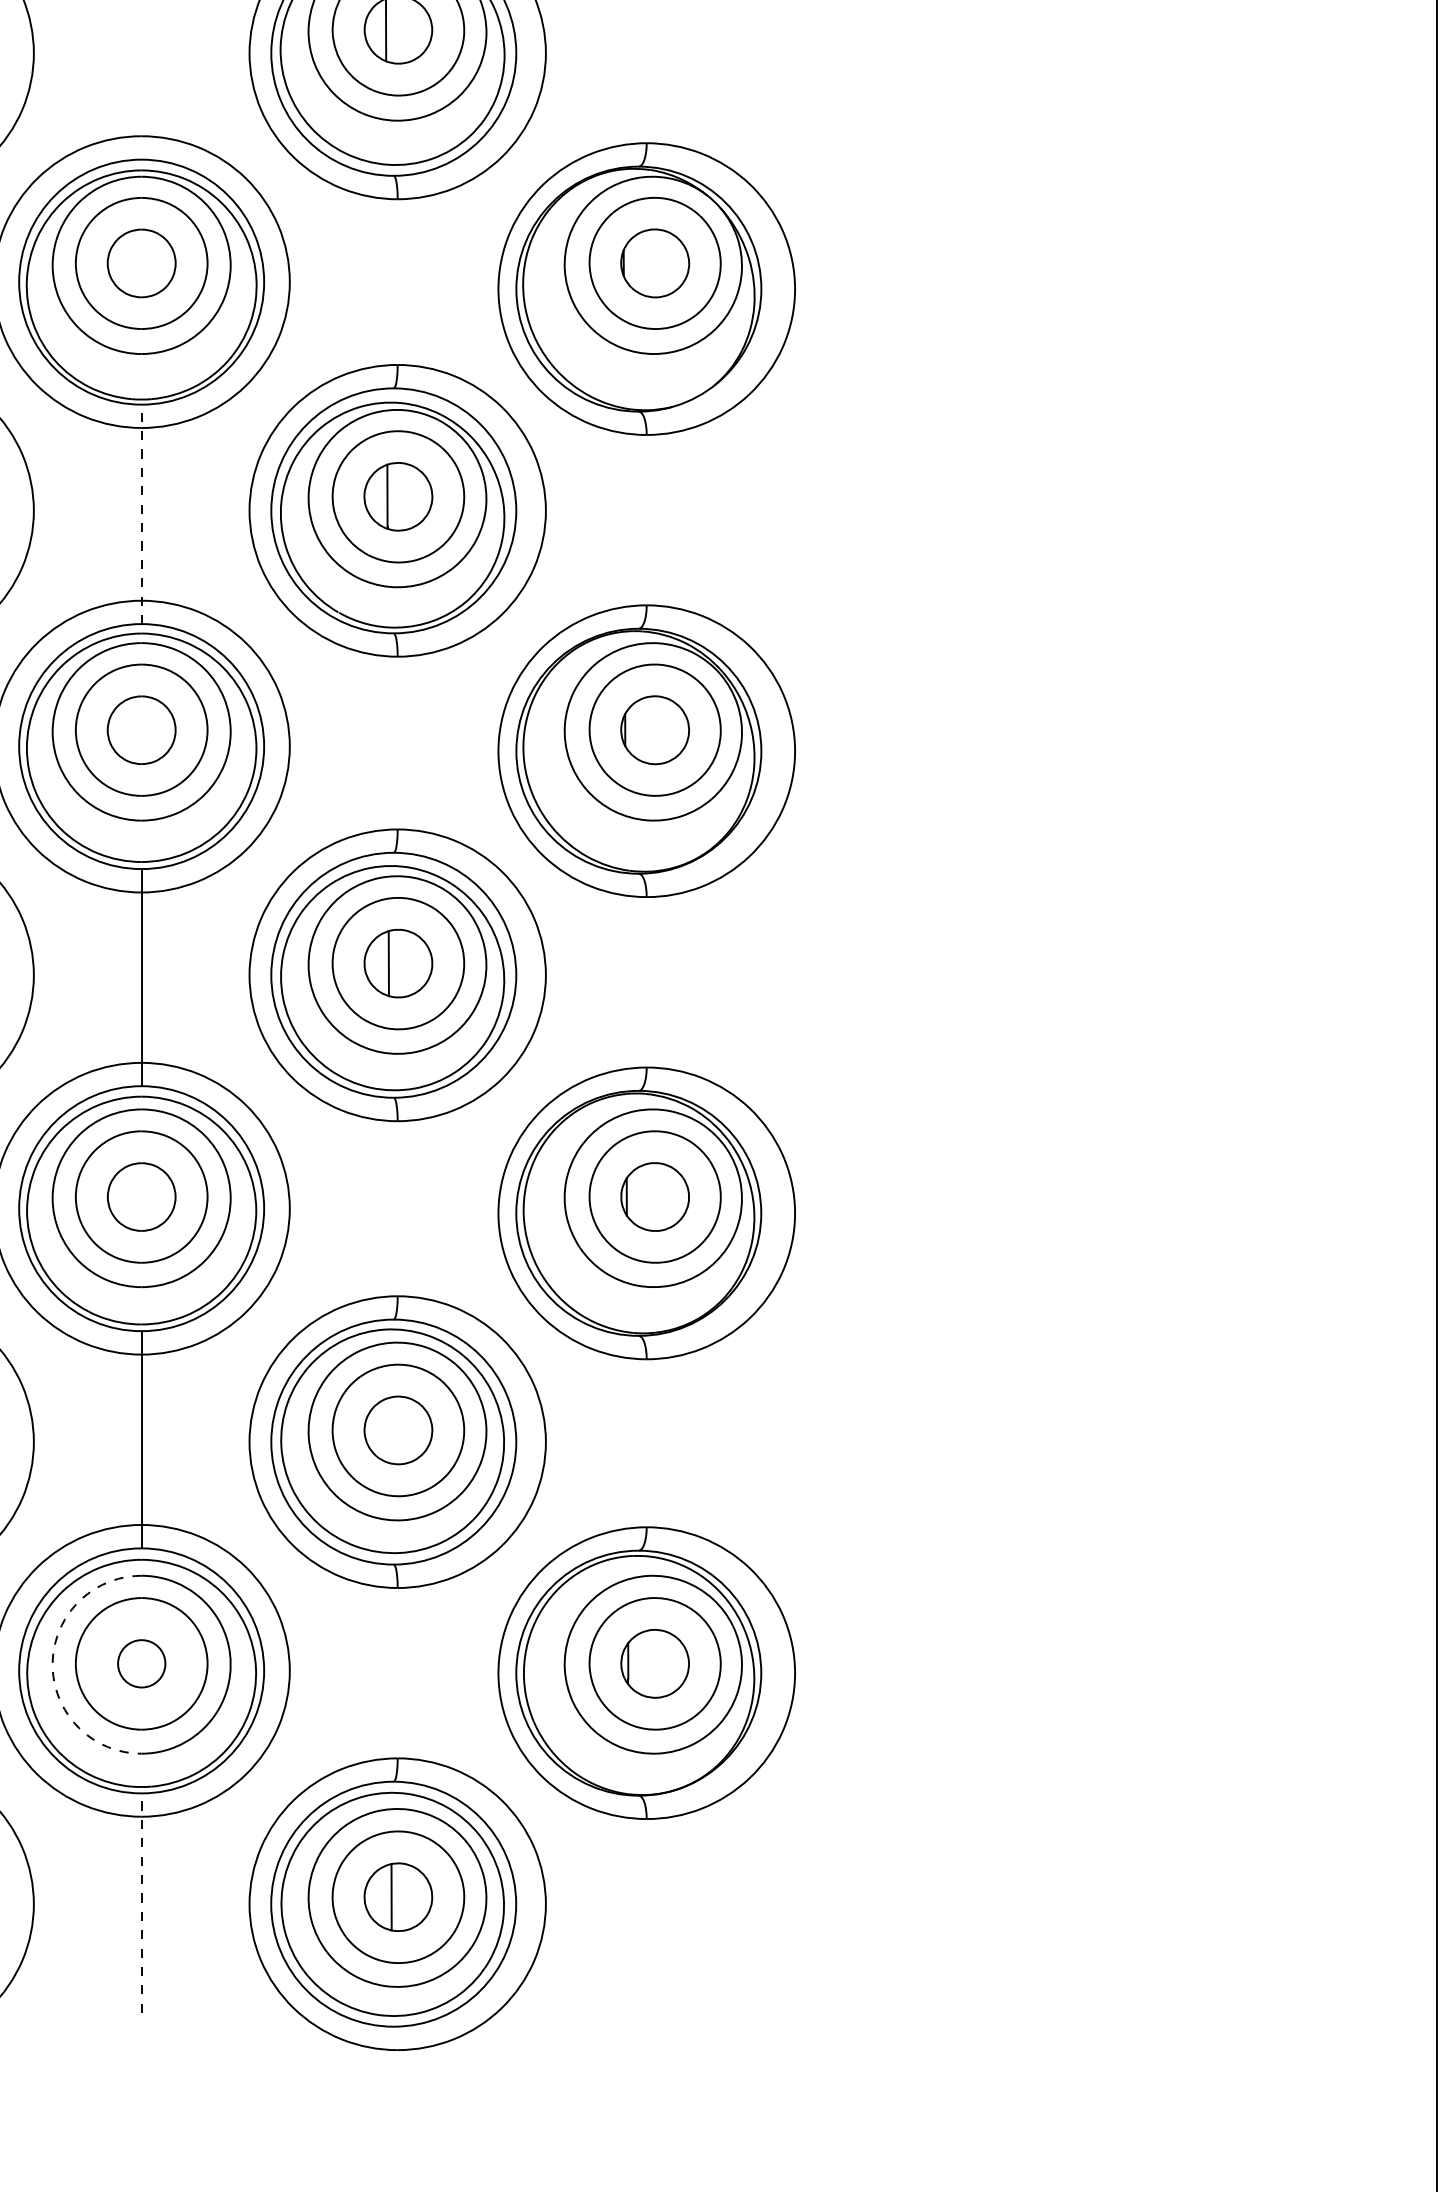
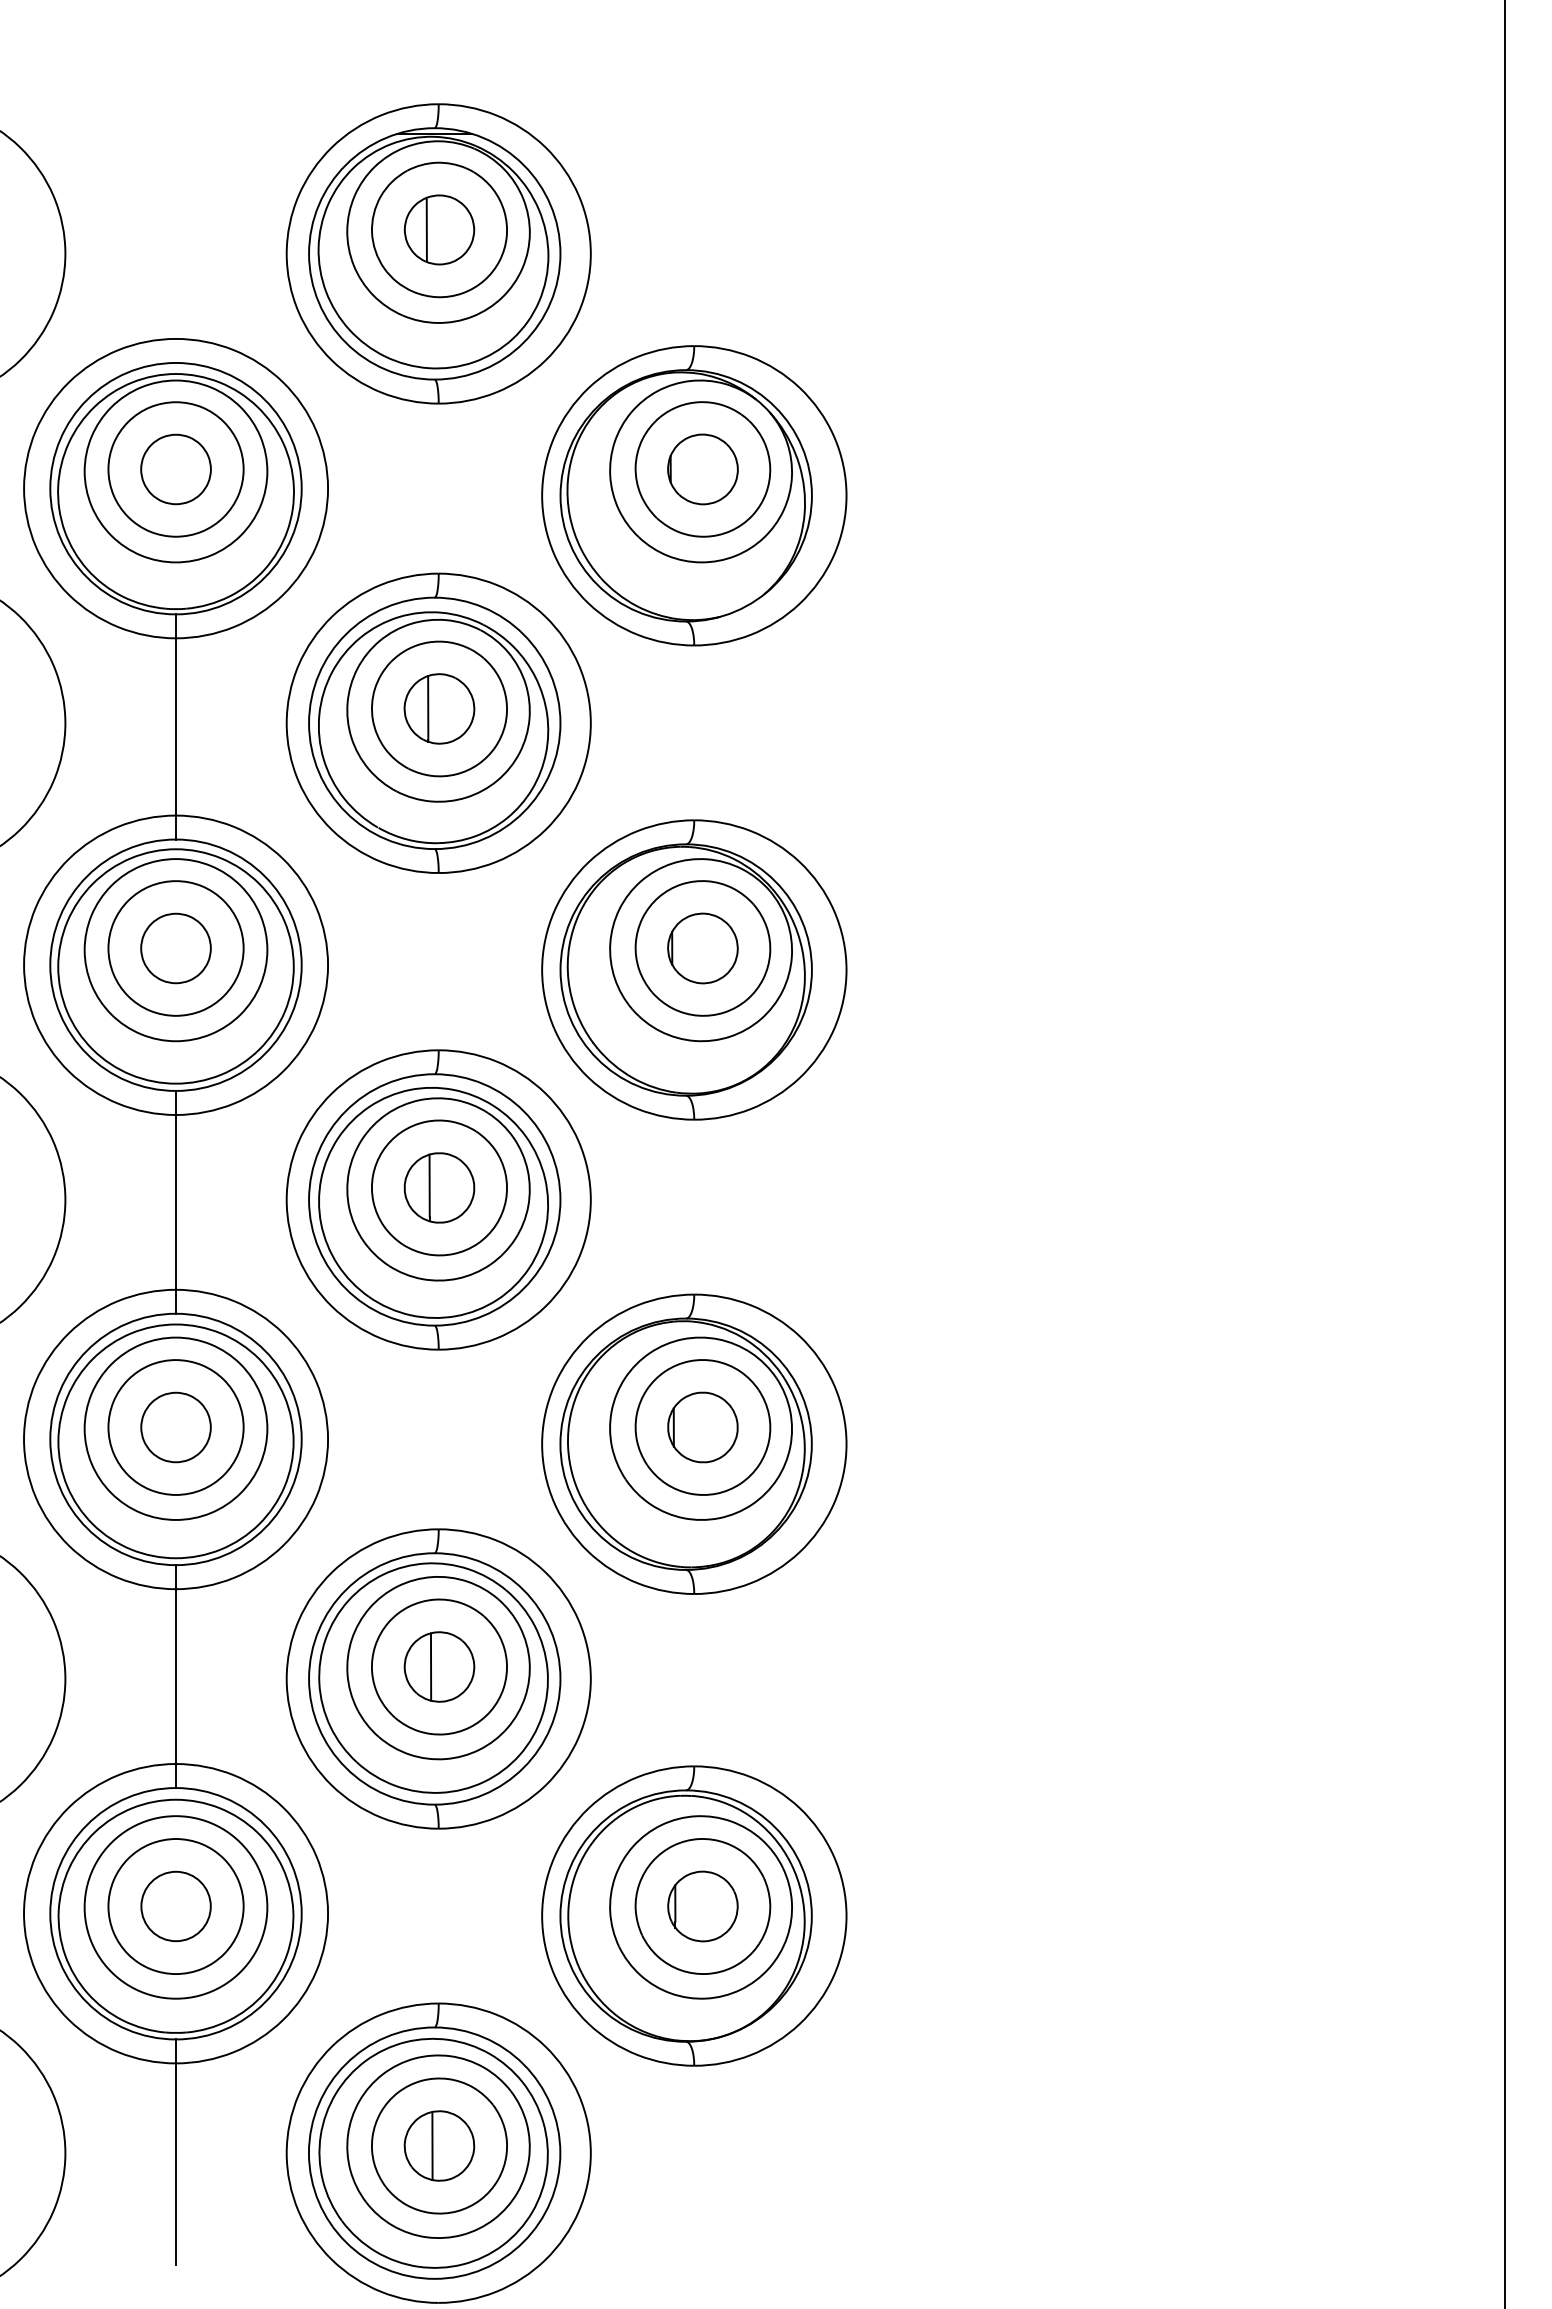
line: (142, 513) -> (176, 726), dashed -> solid
line: (389, 1429) -> (430, 1666), added
circle: (141, 1663) -> (175, 1906), size x1.43
arc: (52, 1664) -> (84, 1907), dashed -> solid
line: (142, 1903) -> (176, 2152), dashed -> solid

